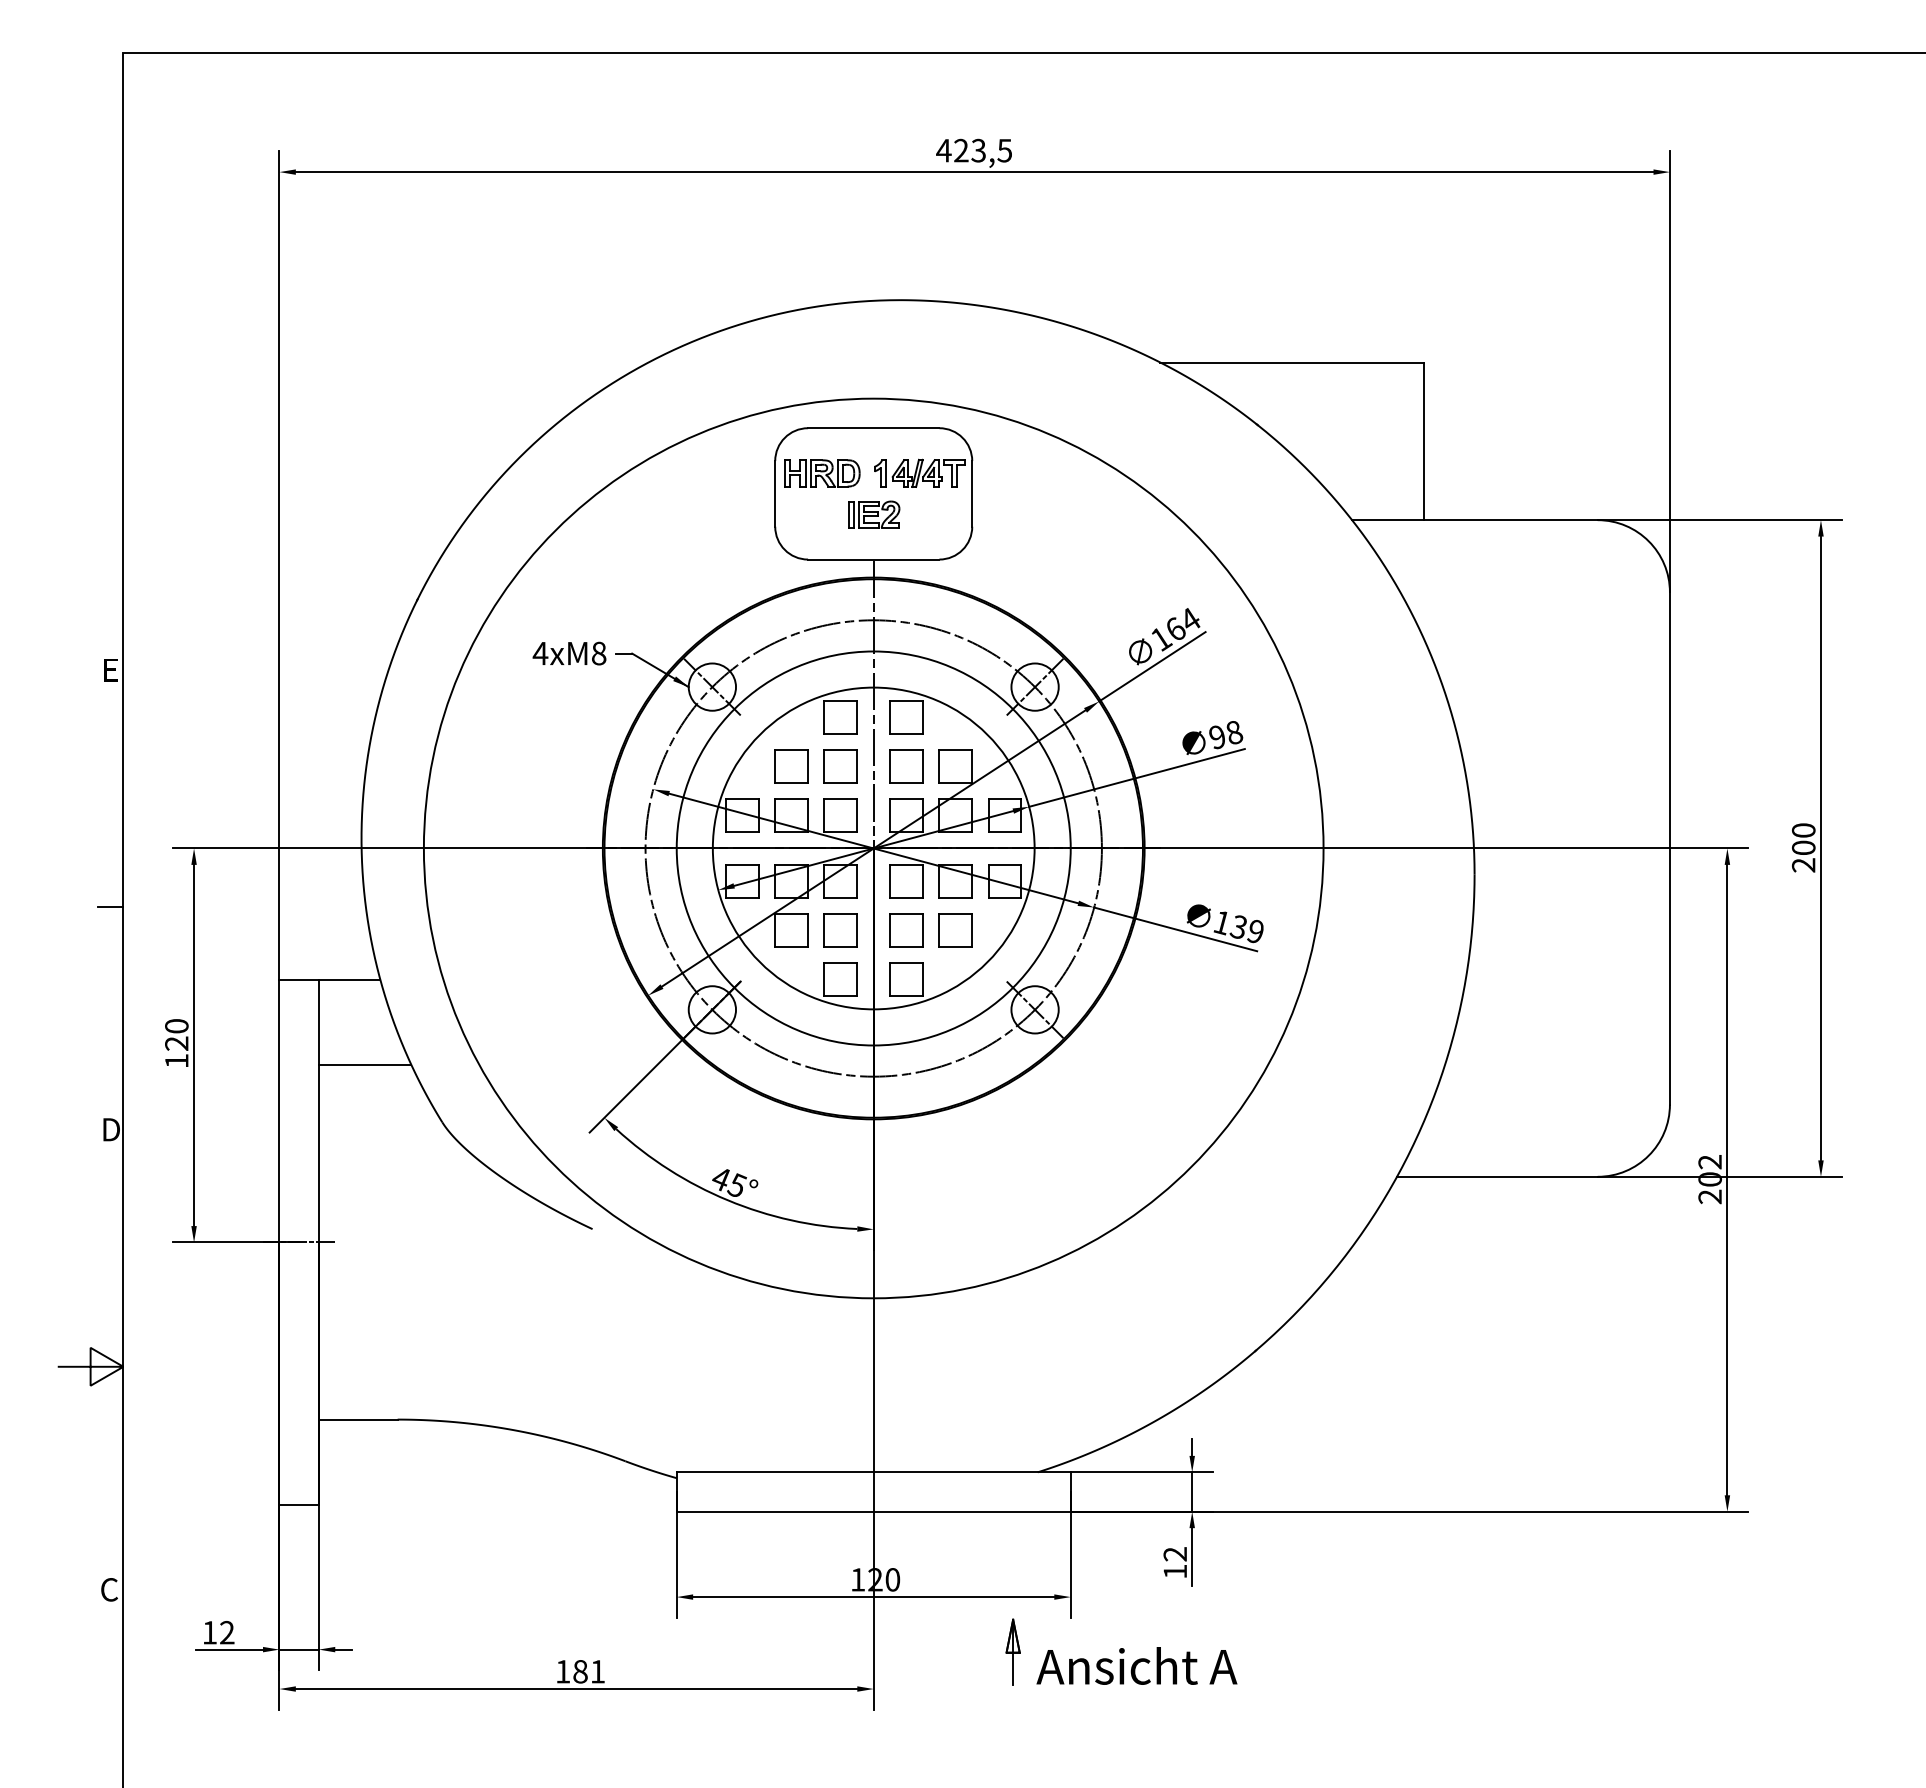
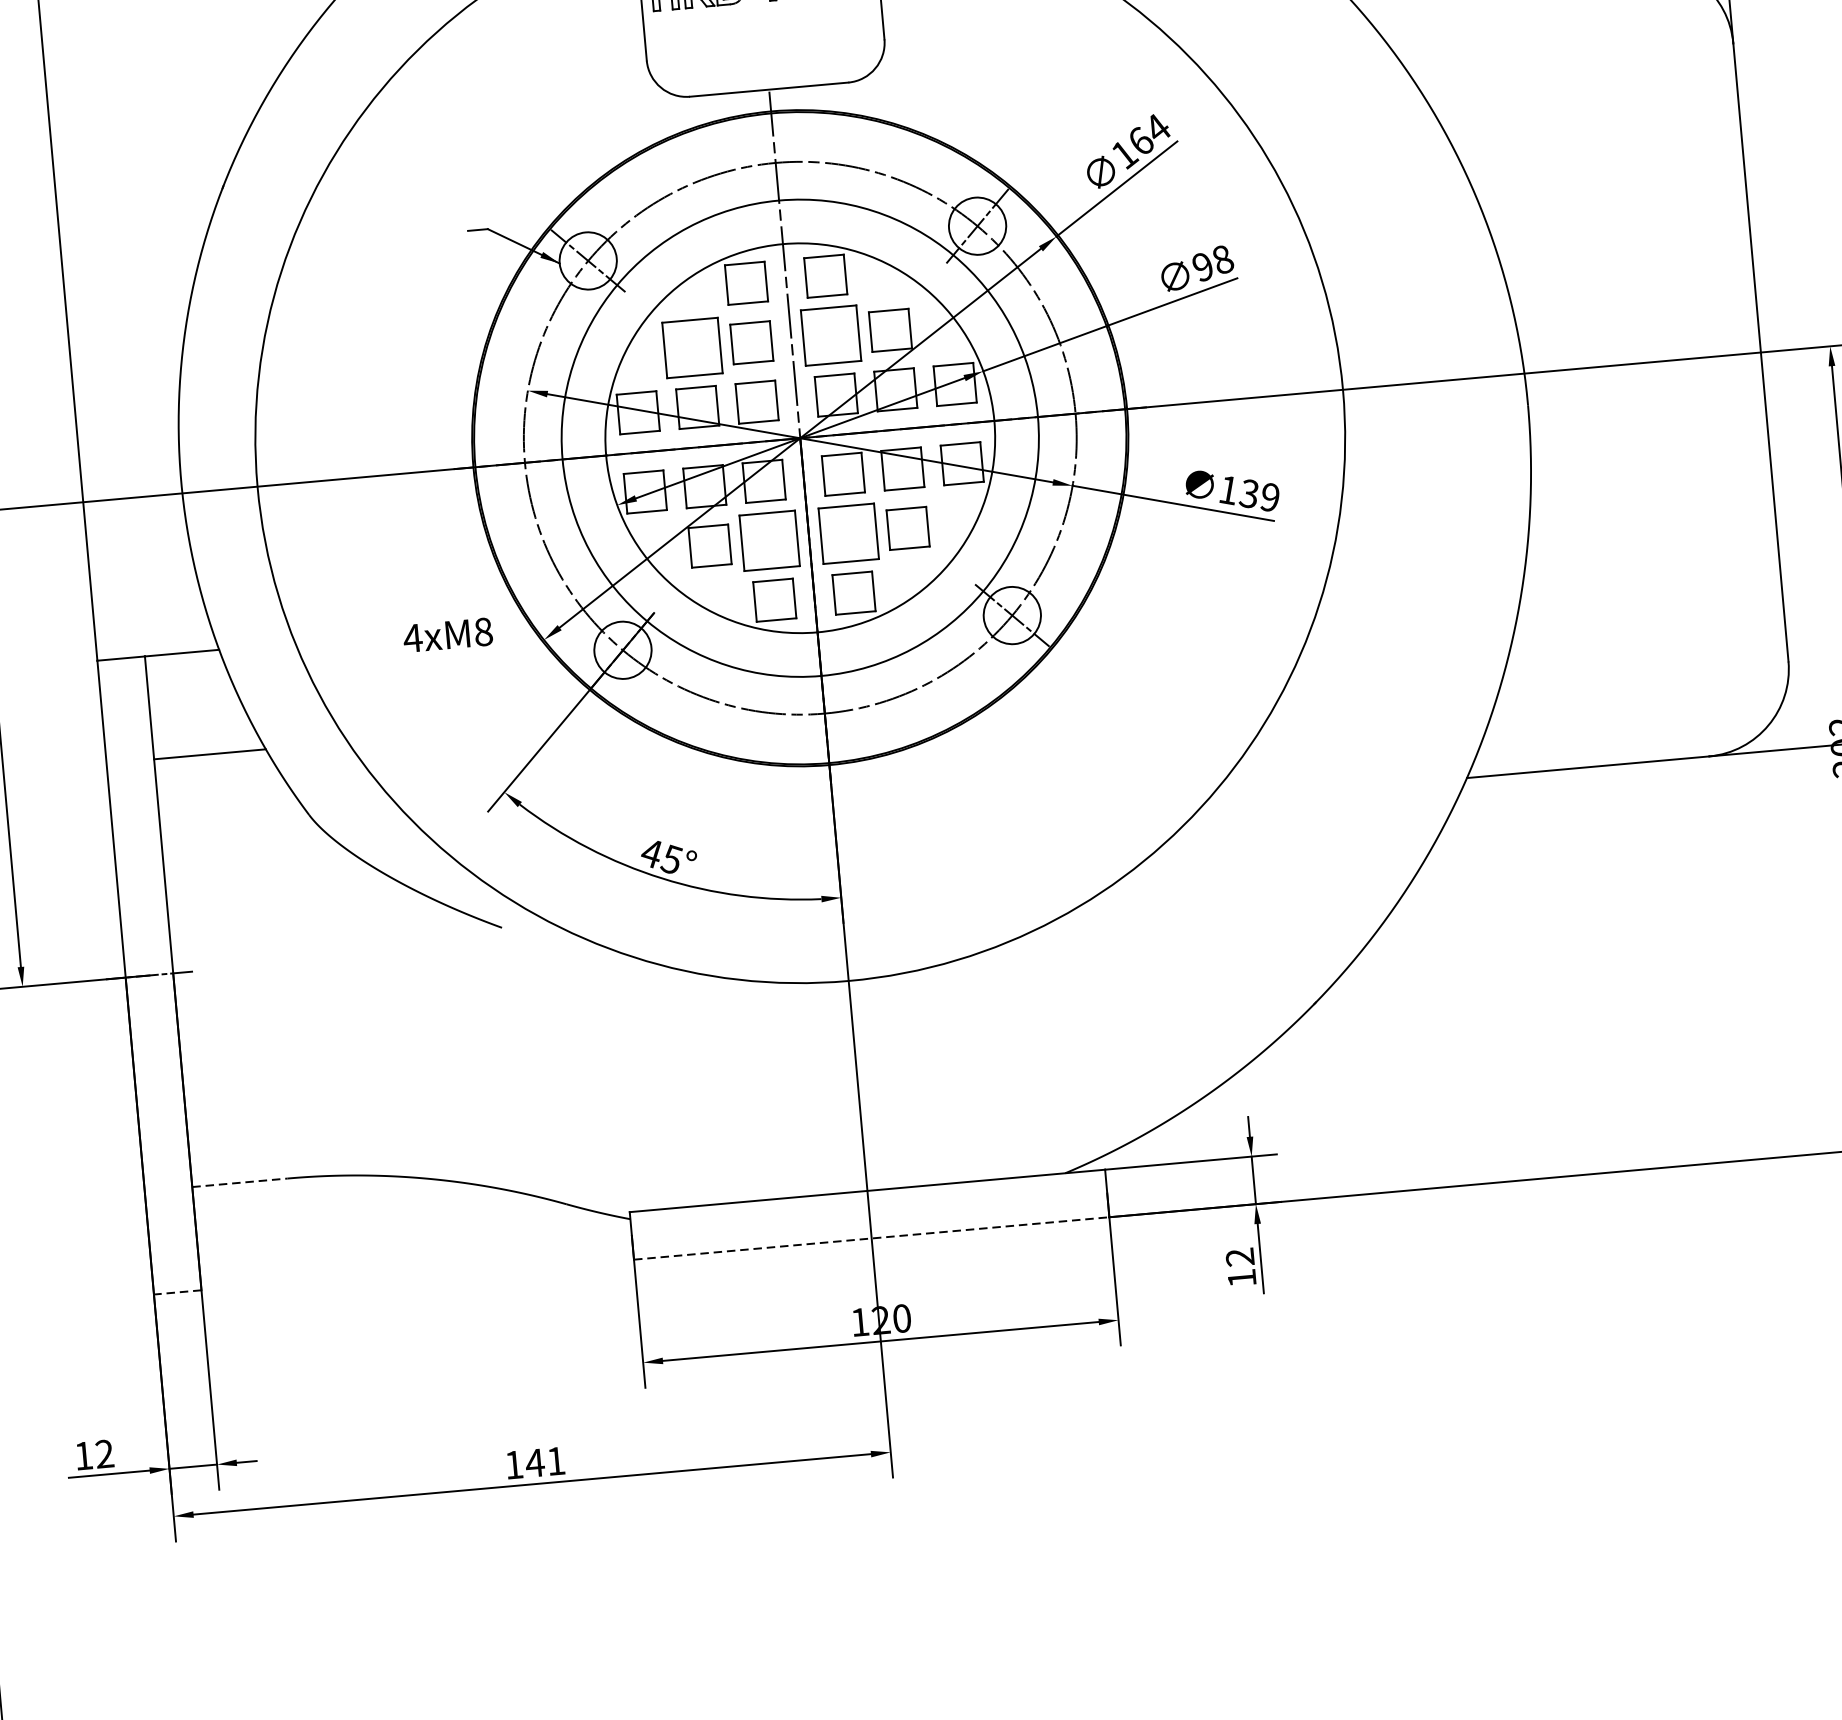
part: (874, 514) -> (765, 35), removed
text: (569, 653) -> (447, 635), moved
part: (791, 766) -> (692, 348), size x1.4
part: (906, 766) -> (830, 335), size x1.4
part: (840, 930) -> (769, 540), size x1.4
part: (906, 930) -> (848, 533), size x1.4
line: (358, 1419) -> (240, 1182), solid -> dashed
line: (299, 1505) -> (178, 1292), solid -> dashed
line: (874, 1511) -> (872, 1238), solid -> dashed
part: (1121, 1651) -> (1185, 1380), removed
text: (580, 1671) -> (535, 1462), 181 -> 141

